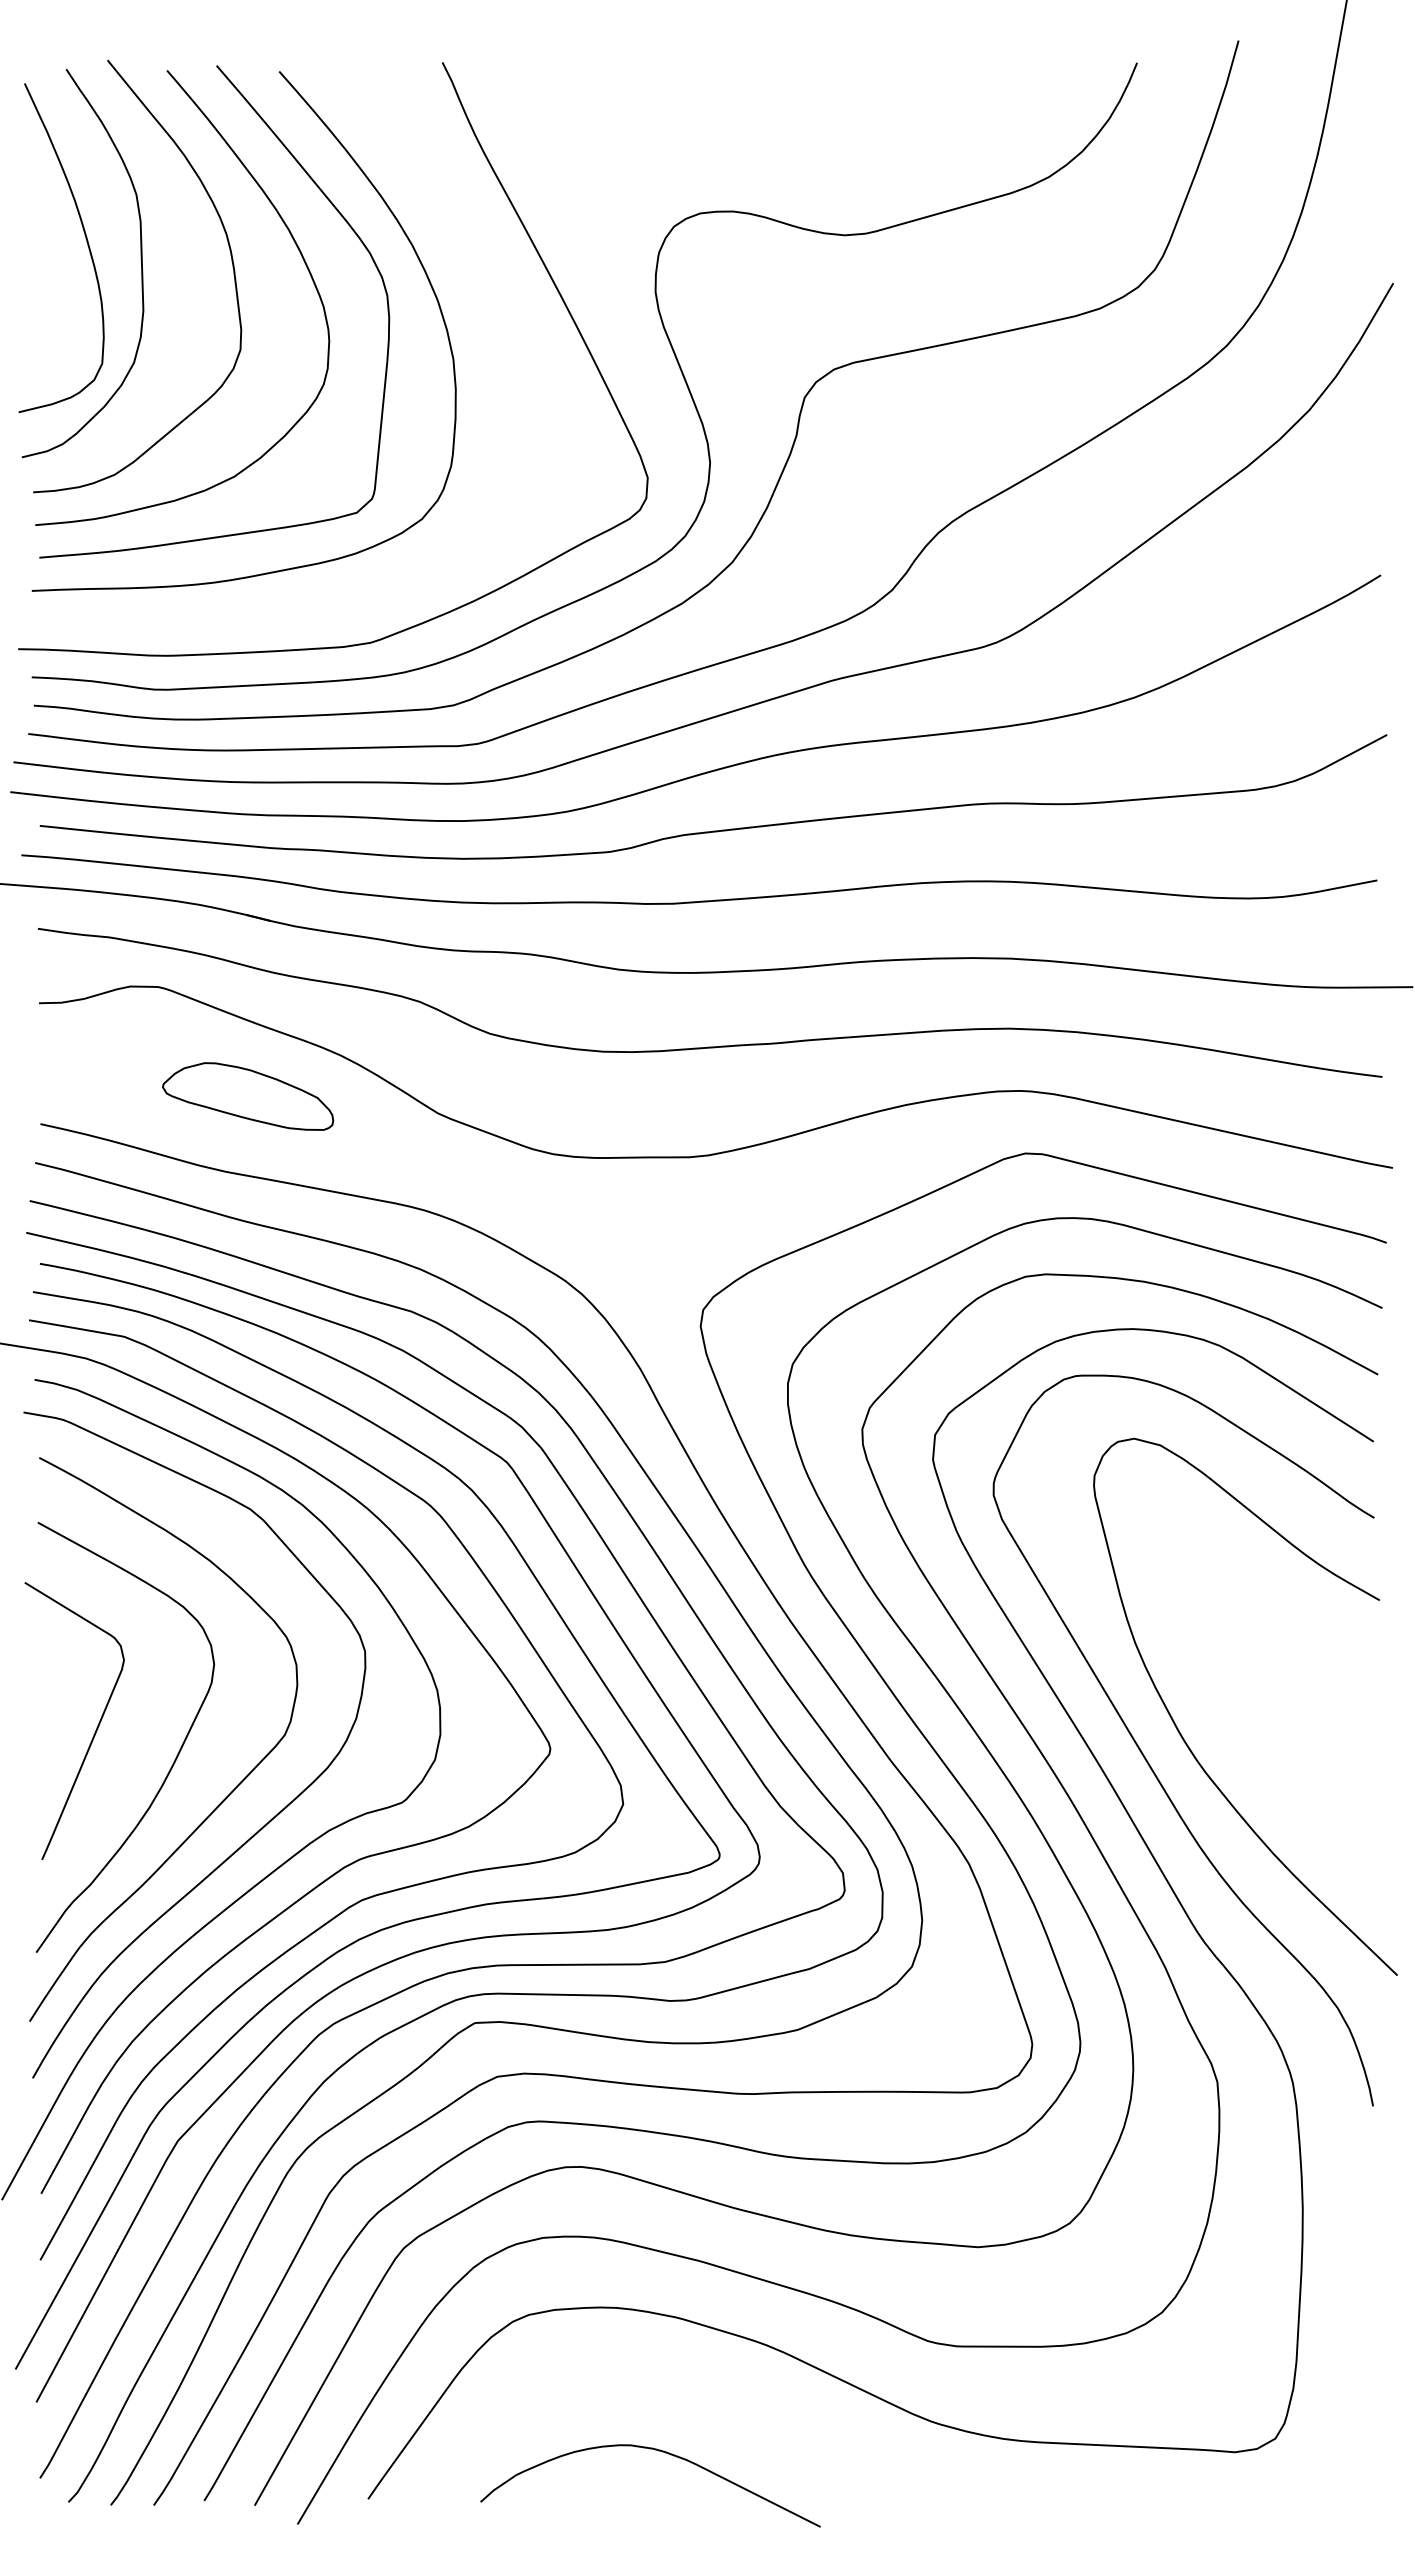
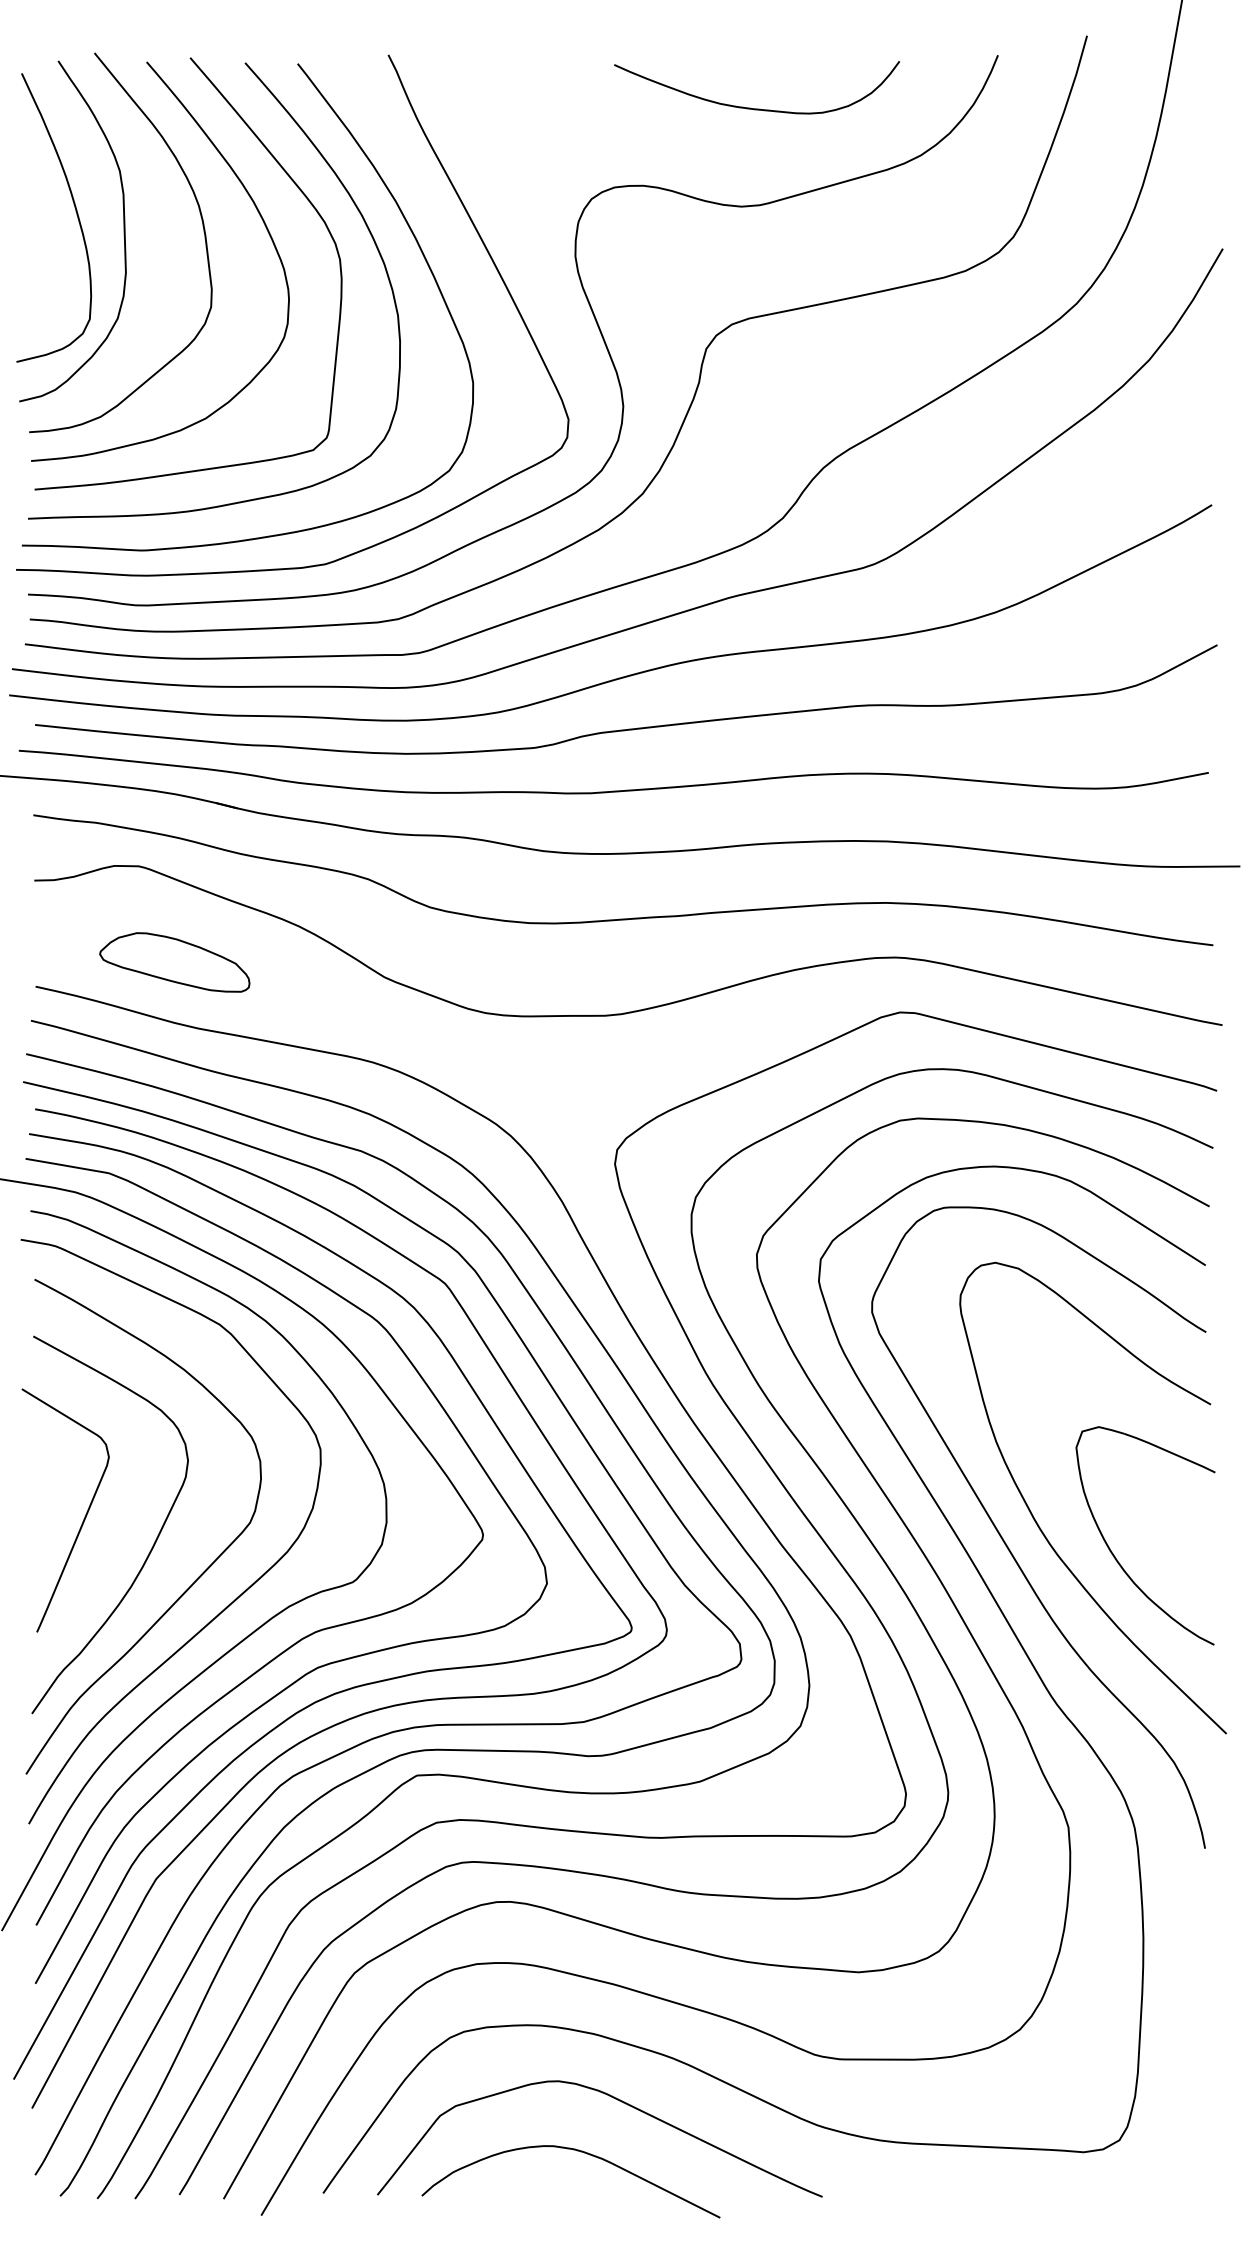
curve: (862, 123) -> (757, 108), added
curve: (463, 255) -> (406, 224), added
part: (248, 1096) -> (175, 962), moved
part: (1268, 1769) -> (1113, 1553), added
curve: (704, 2393) -> (618, 2100), added

